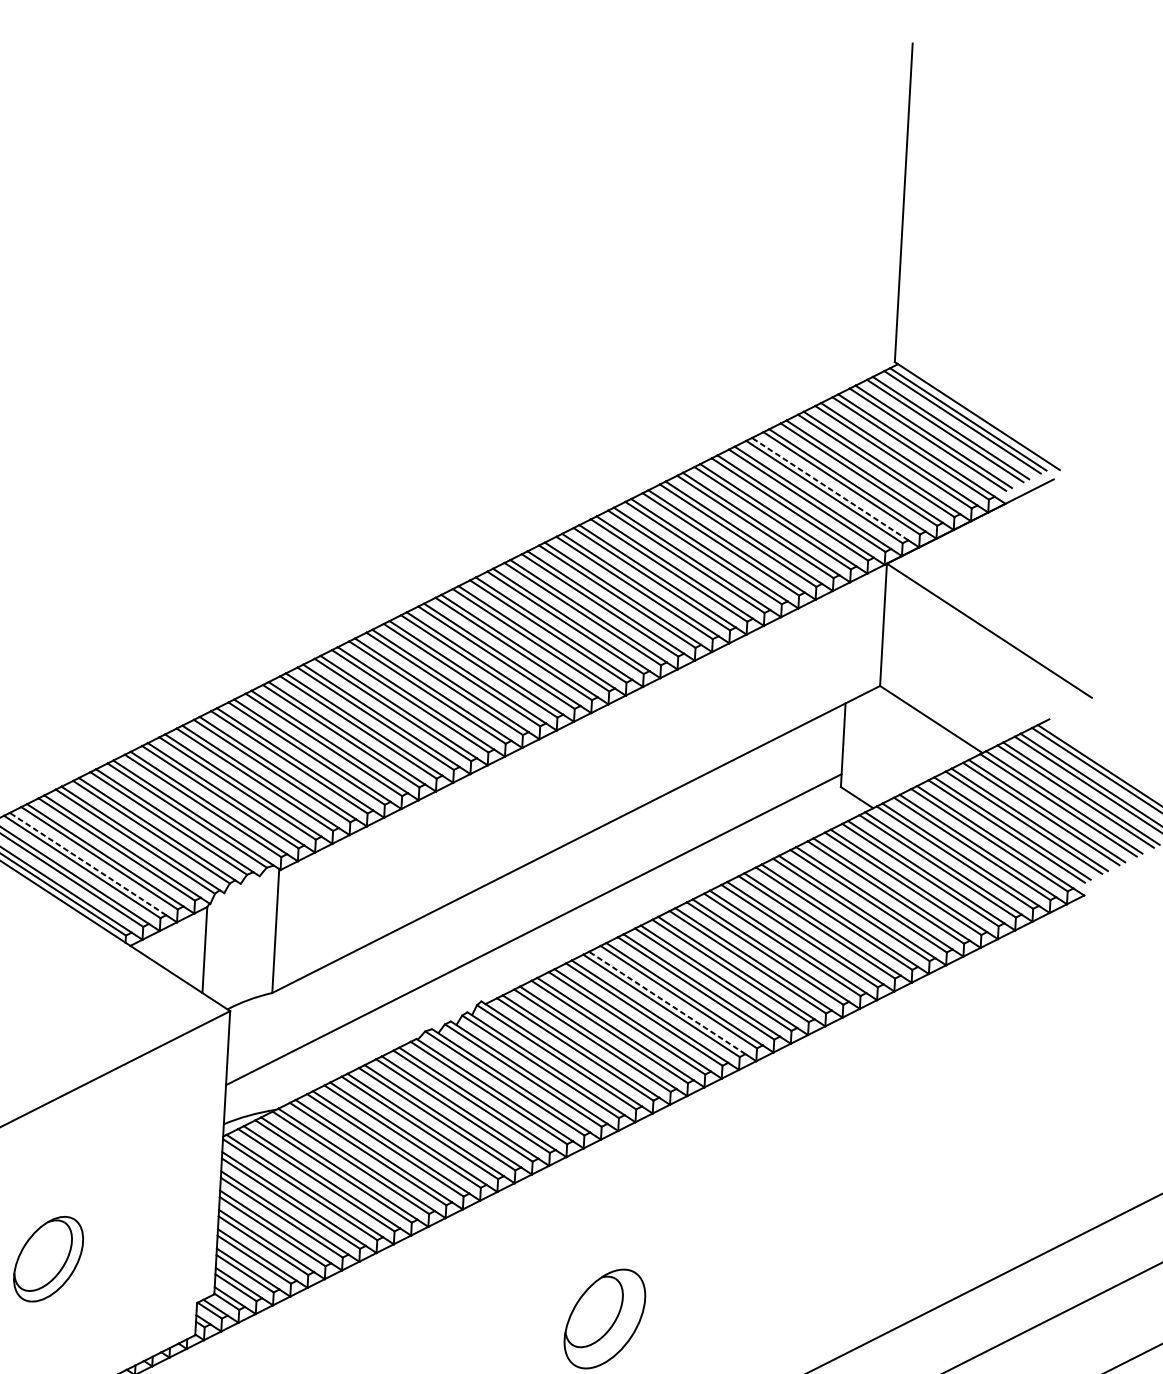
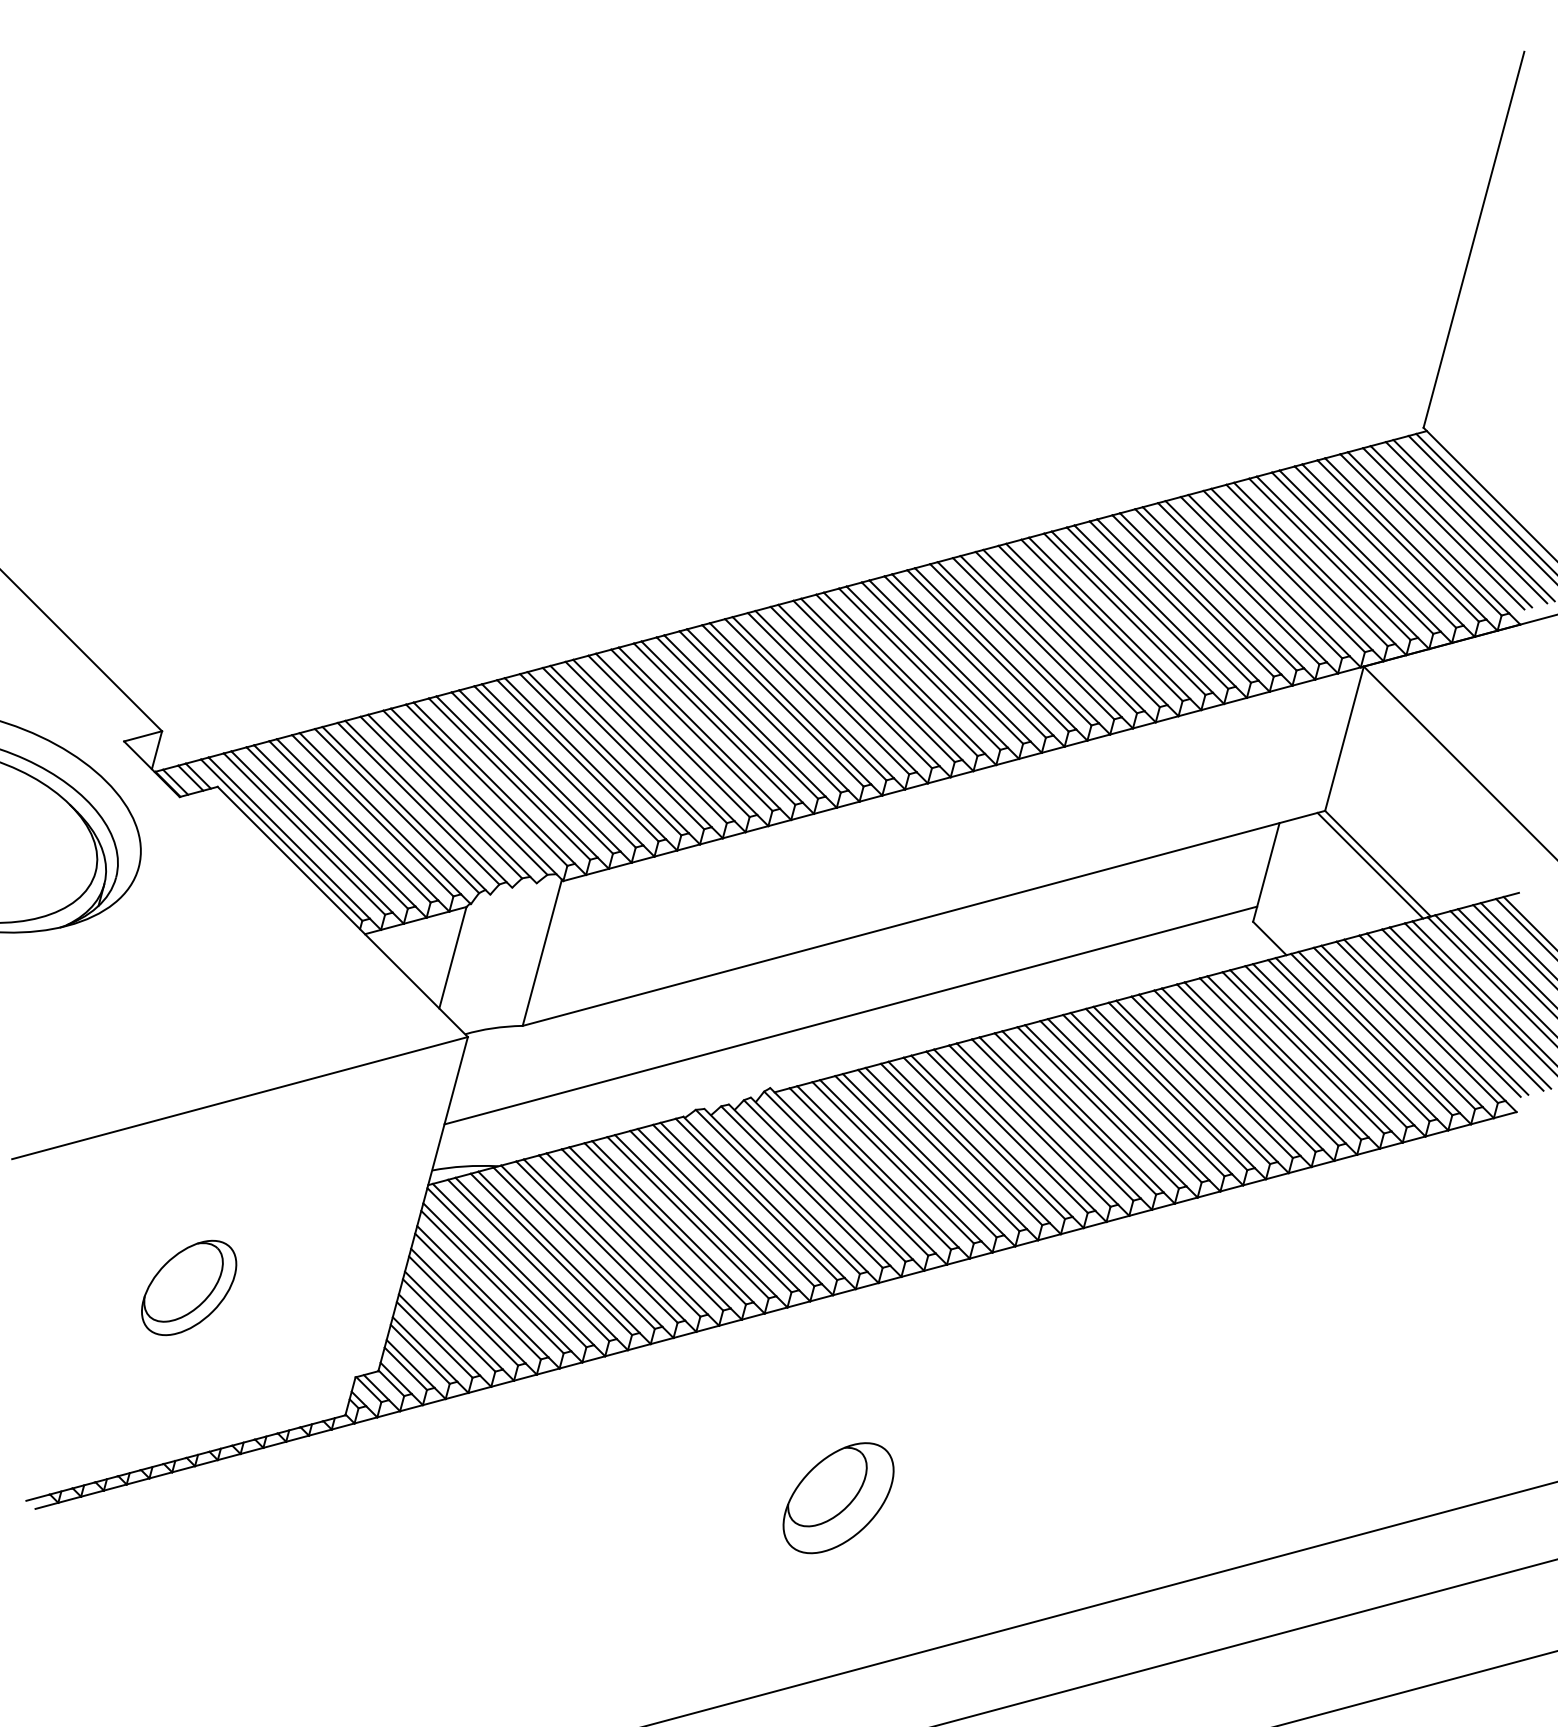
line: (830, 489) -> (1314, 563), dashed -> solid
line: (925, 722) -> (1370, 865), added
line: (87, 863) -> (334, 825), dashed -> solid
line: (666, 1002) -> (991, 1135), dashed -> solid

